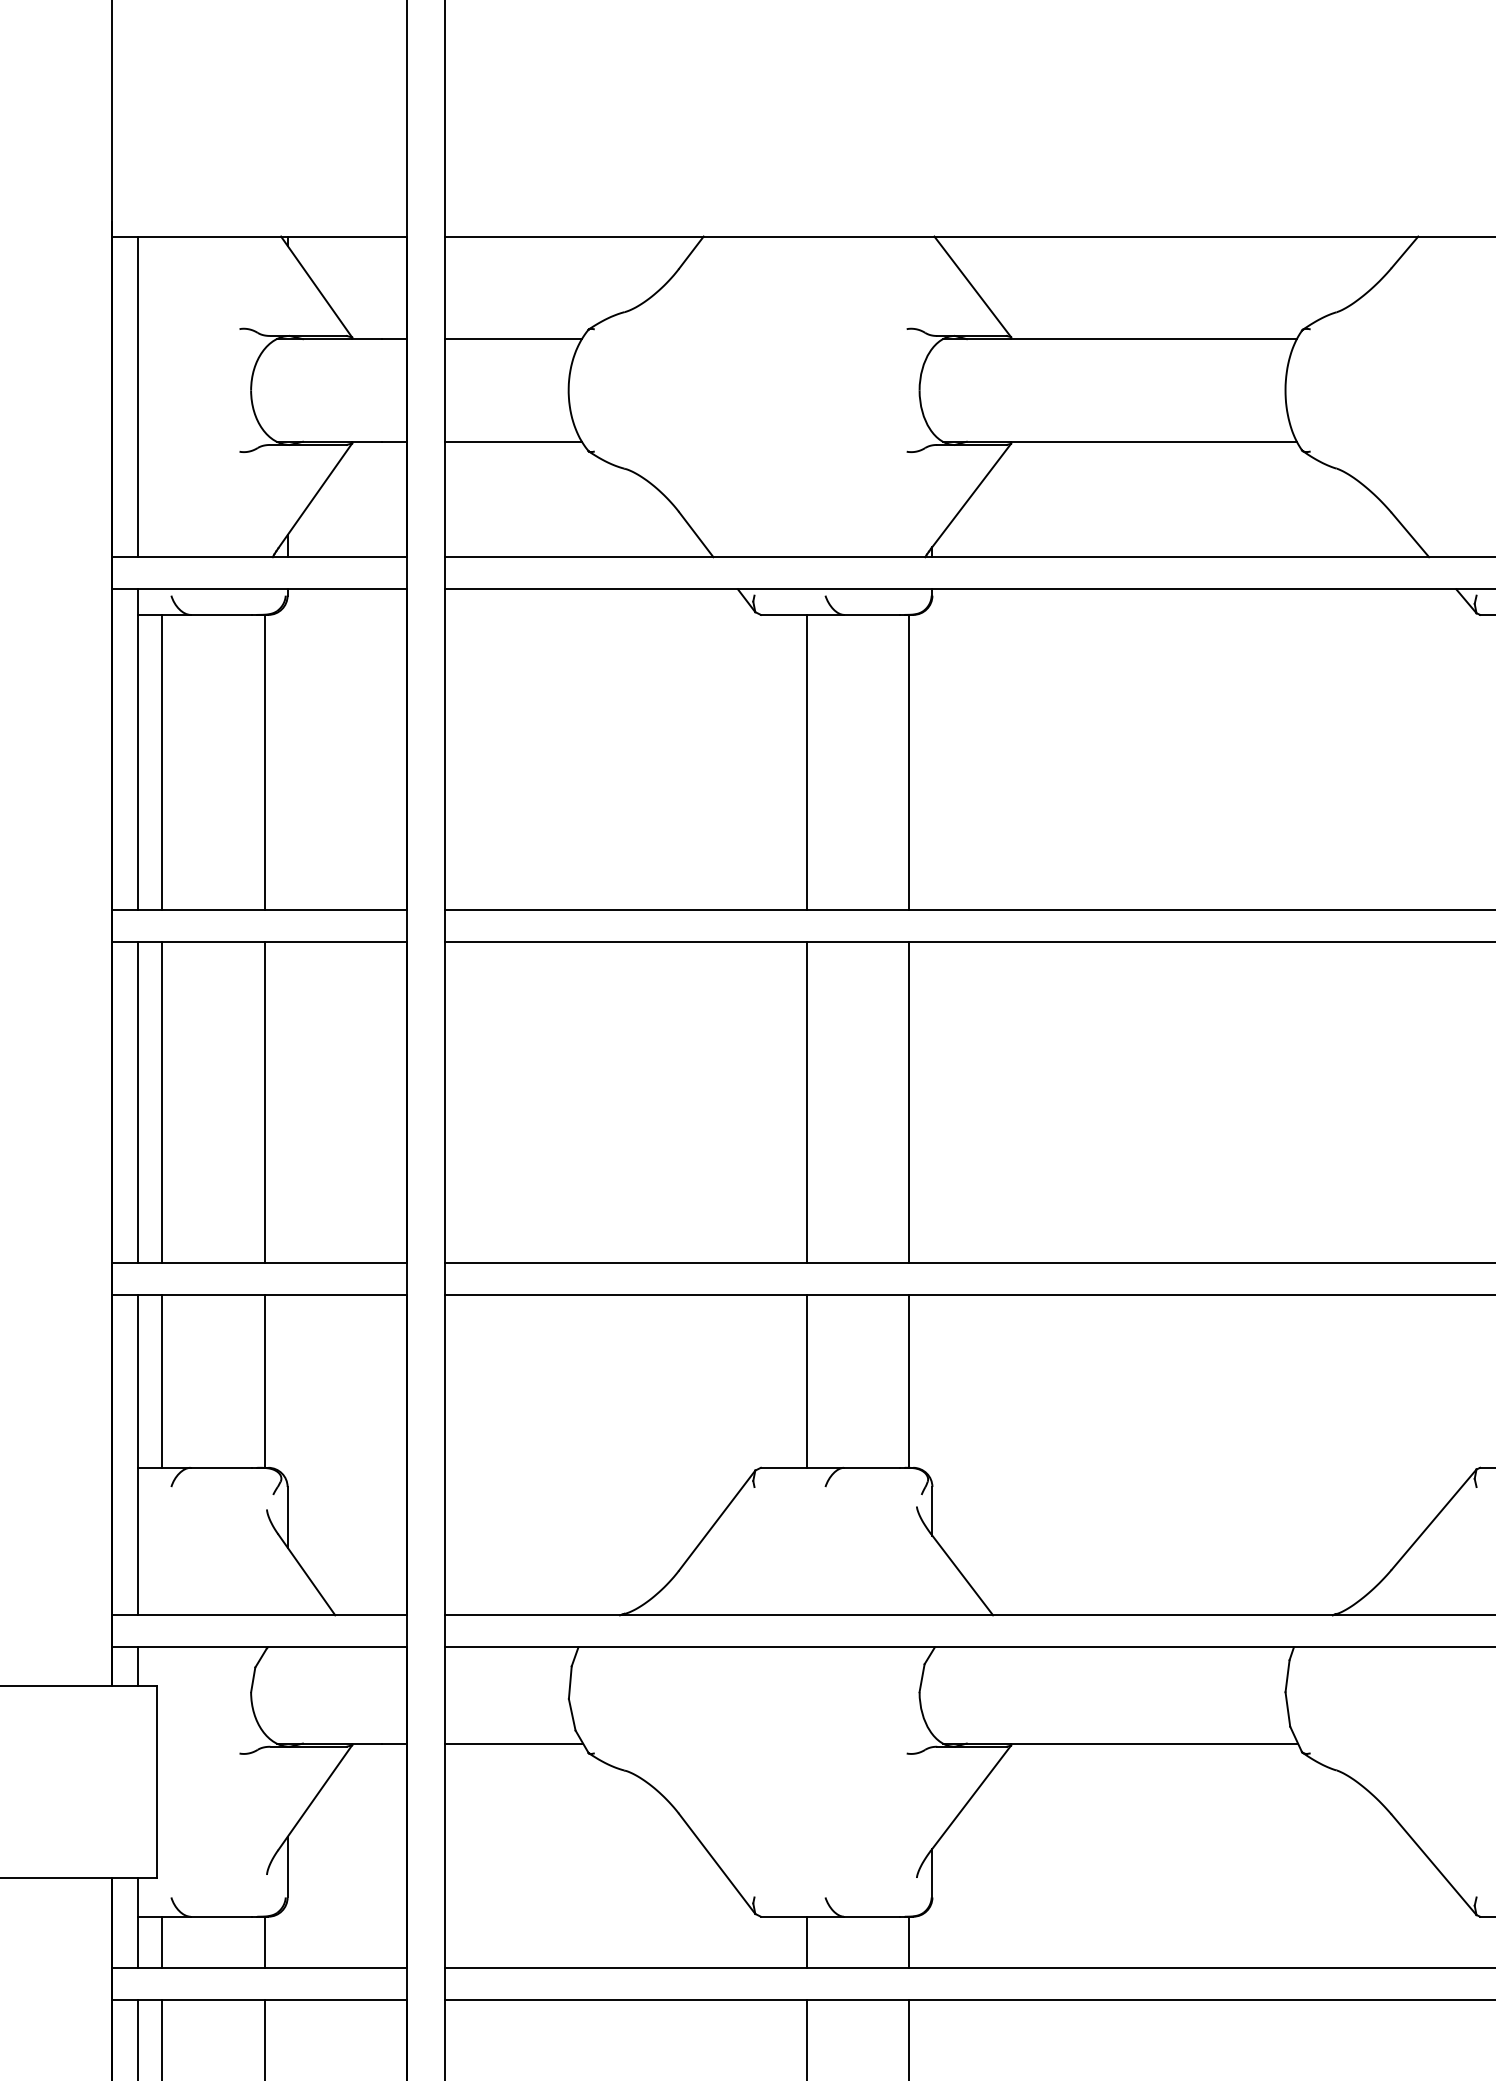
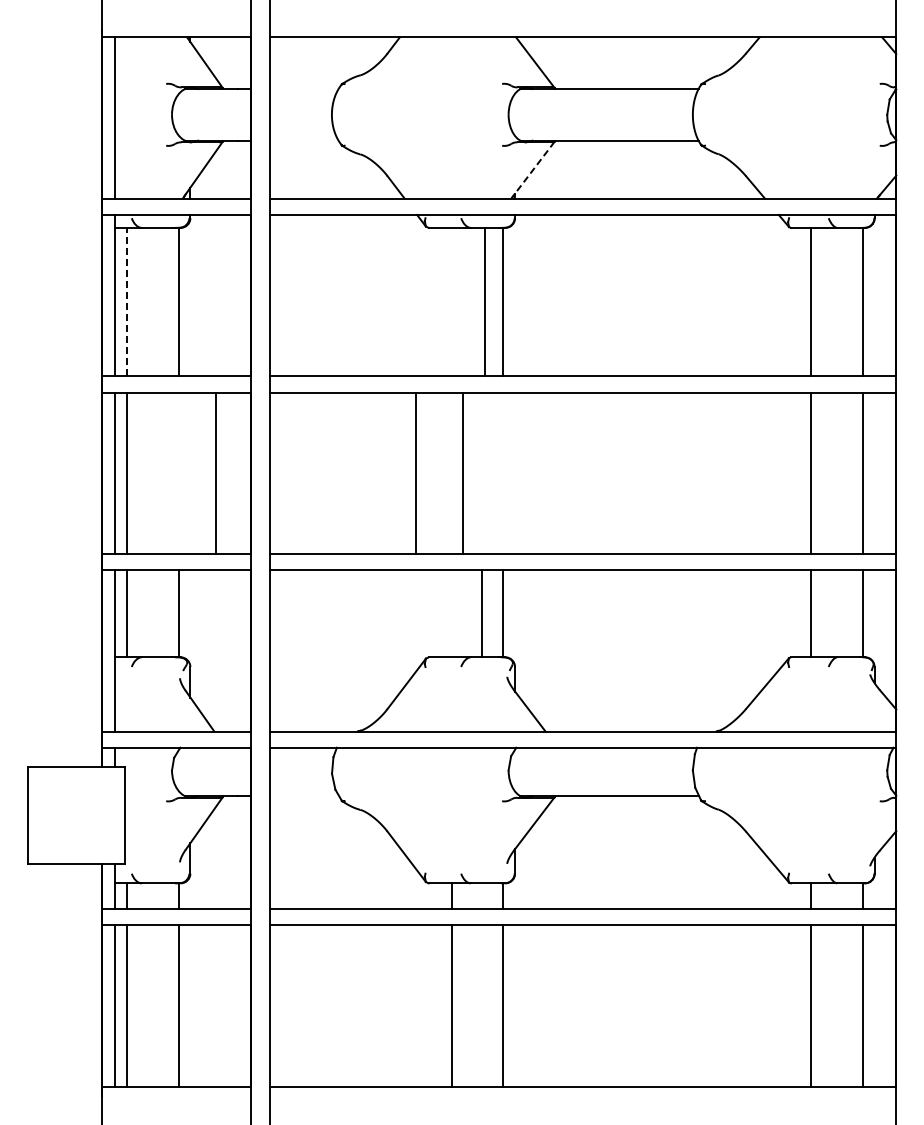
line: (512, 340) -> (303, 89), removed
line: (512, 441) -> (303, 140), removed
line: (971, 496) -> (534, 168), solid -> dashed
line: (162, 761) -> (127, 301), solid -> dashed
line: (806, 761) -> (484, 301), moved
line: (263, 1102) -> (215, 473), moved
line: (806, 1102) -> (415, 473), moved
line: (909, 1102) -> (463, 473), moved
line: (806, 1380) -> (481, 613), moved
line: (512, 1744) -> (303, 796), removed

